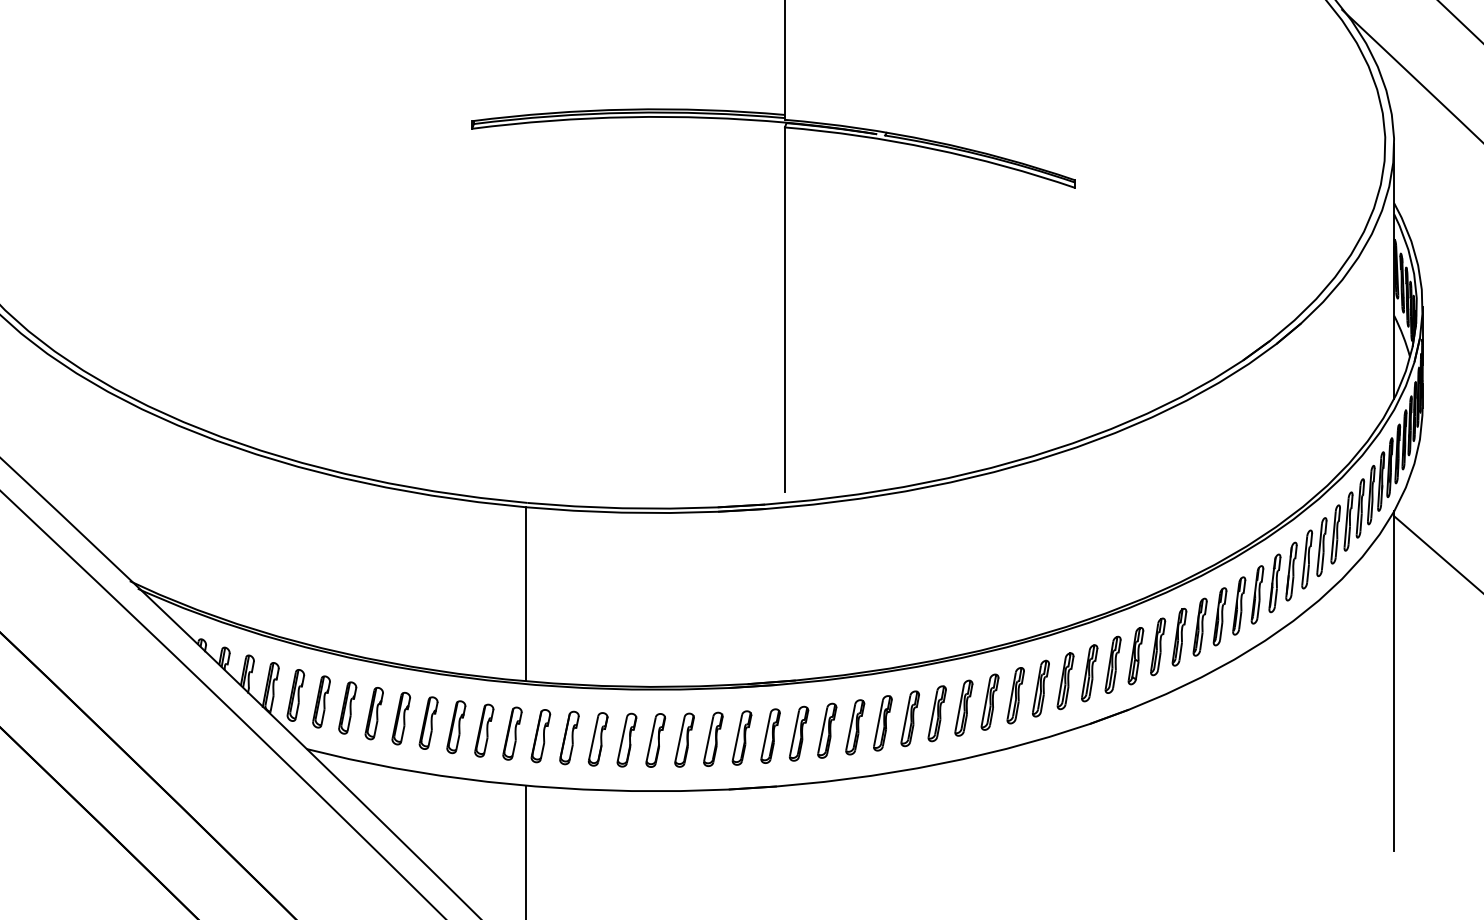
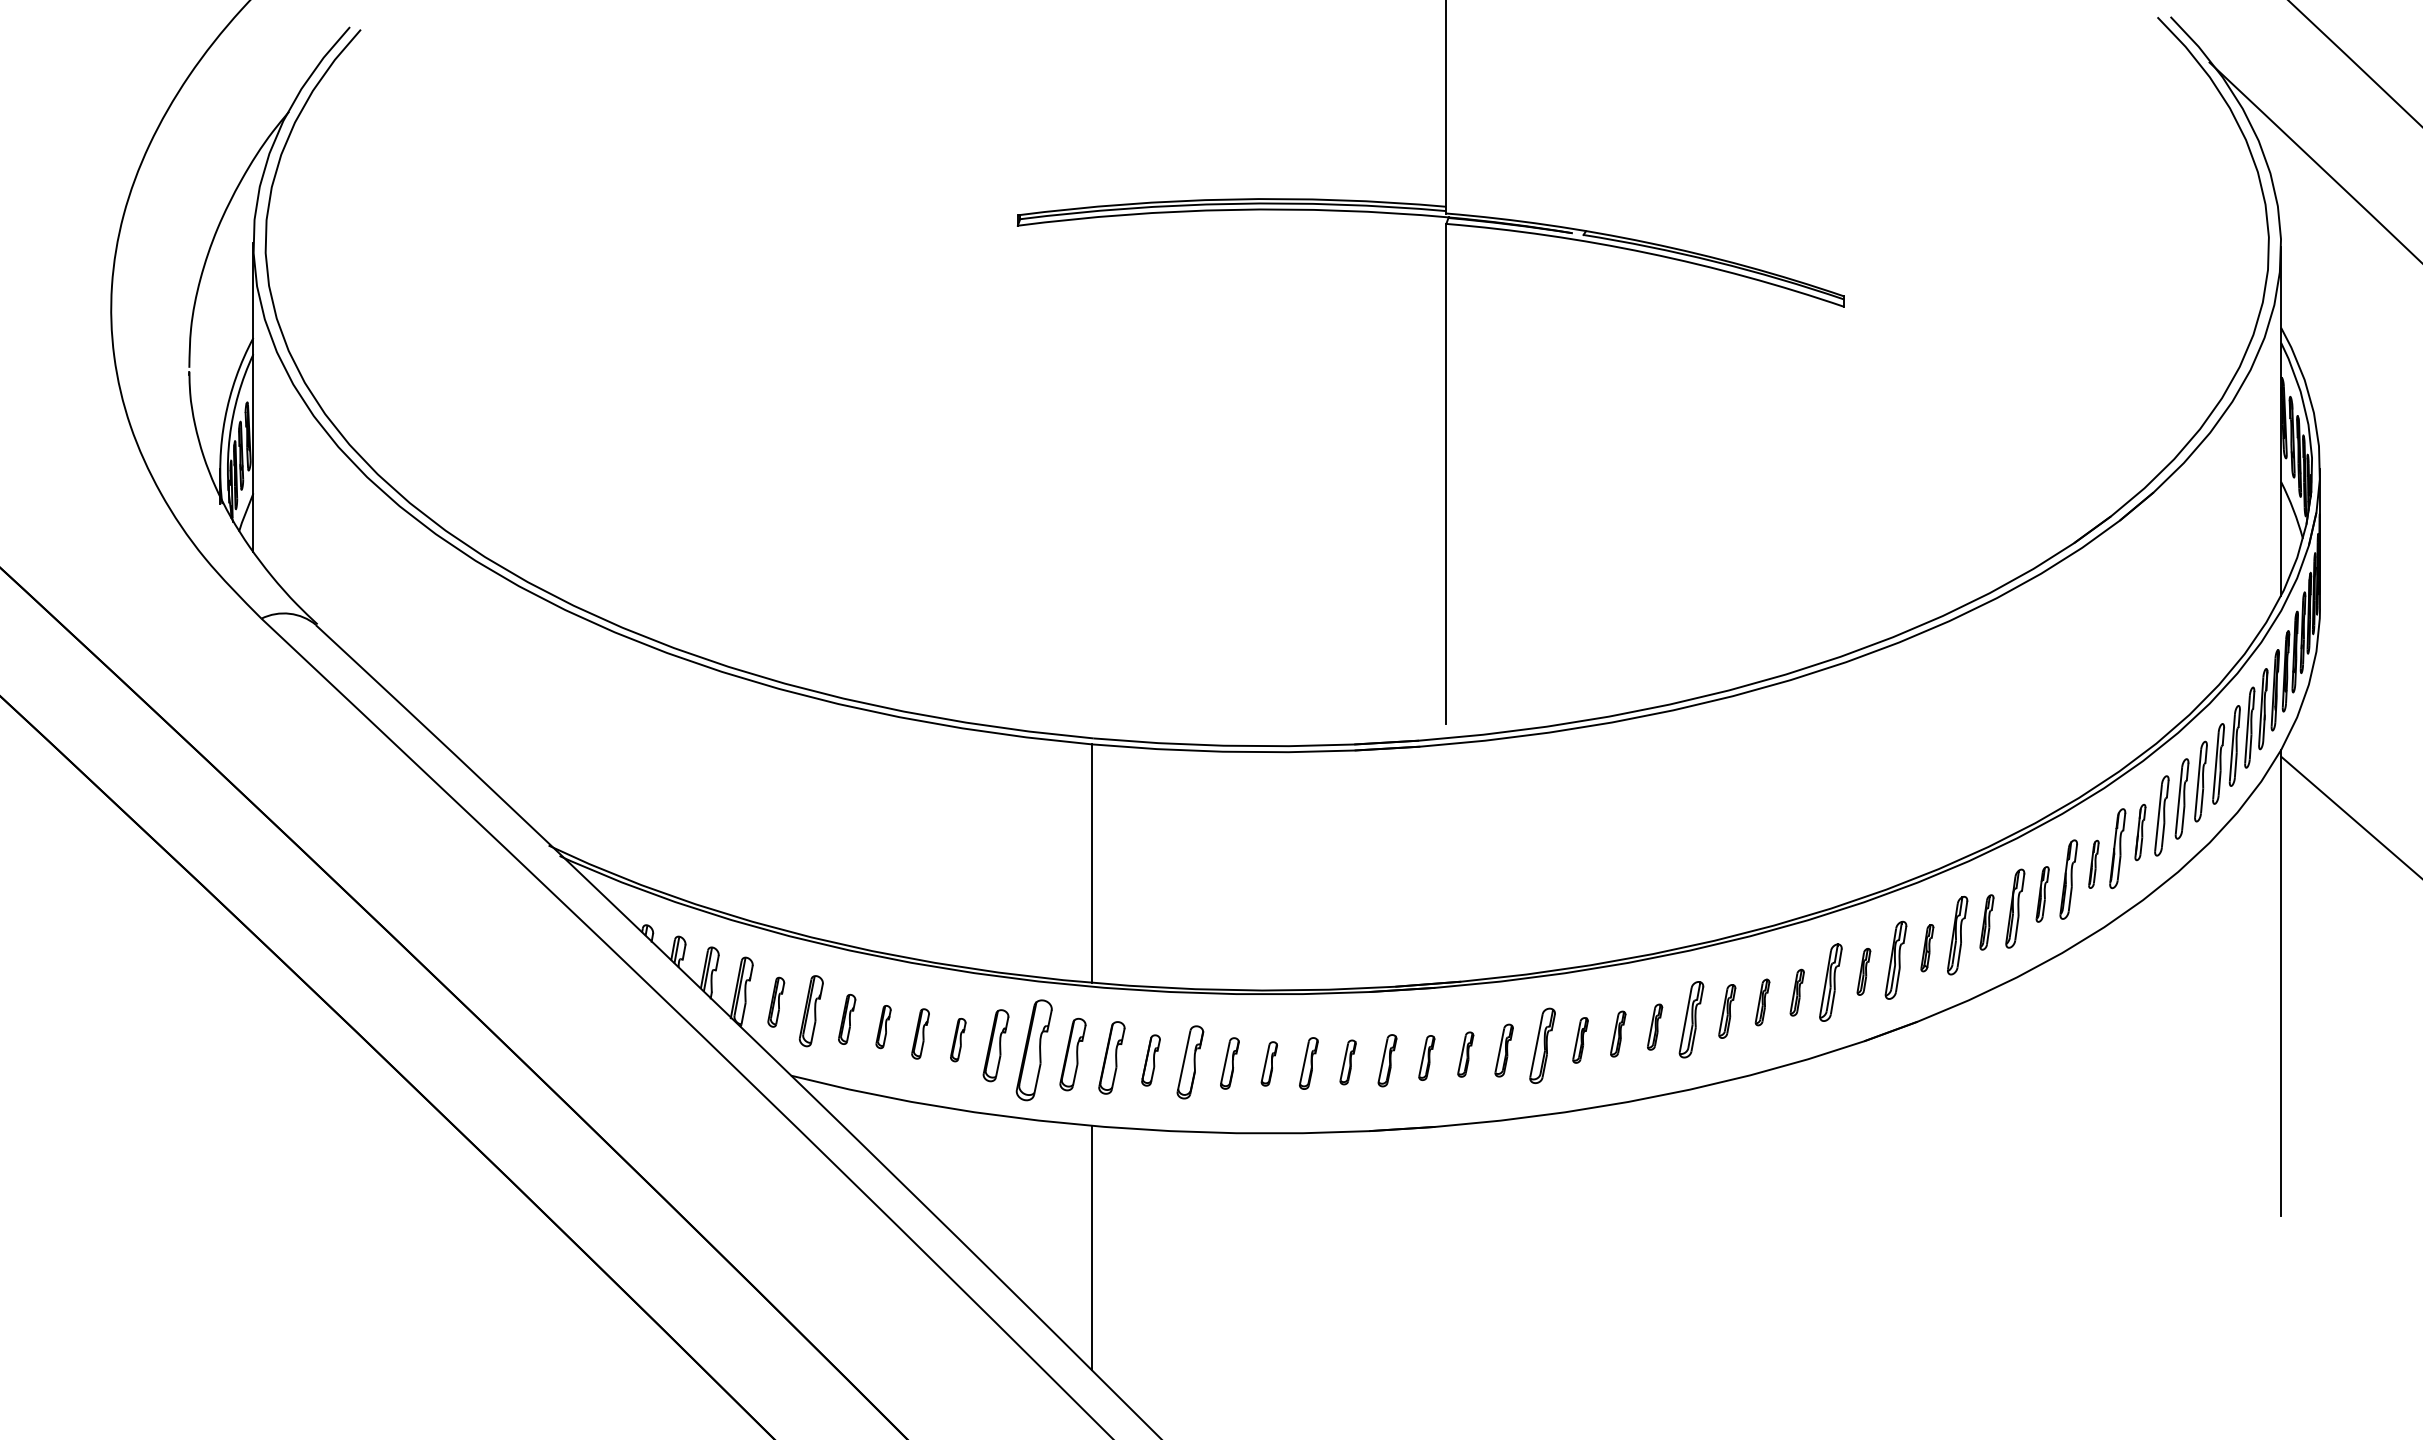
part: (1291, 571) -> (2140, 832), size x0.7
part: (1257, 594) -> (2093, 864), size x0.6
part: (1220, 616) -> (2042, 894), size x0.7
part: (1179, 637) -> (1986, 922), size x0.7
part: (1136, 655) -> (1927, 947), size x0.6
part: (1089, 673) -> (1863, 971), size x0.6
part: (1041, 688) -> (1797, 992), size x0.6
part: (296, 695) -> (776, 1002), size x0.7
part: (1015, 695) -> (1762, 1002), size x0.6
part: (989, 702) -> (1726, 1011), size x0.7
part: (347, 708) -> (846, 1019), size x0.7
part: (374, 713) -> (883, 1026), size x0.6
part: (936, 713) -> (1654, 1026), size x0.6
part: (401, 718) -> (920, 1033), size x0.7
part: (910, 718) -> (1618, 1033), size x0.6
part: (428, 722) -> (958, 1039), size x0.6
part: (882, 723) -> (1580, 1040), size x0.6
part: (484, 730) -> (1034, 1050), size x1.4
part: (826, 730) -> (1503, 1050), size x0.7
part: (798, 733) -> (1465, 1054), size x0.6
part: (770, 735) -> (1426, 1057), size x0.6
part: (569, 737) -> (1150, 1060), size x0.7
part: (742, 737) -> (1387, 1060), size x0.7
part: (712, 739) -> (1347, 1062), size x0.6
part: (626, 740) -> (1229, 1063), size x0.7
part: (655, 740) -> (1269, 1063), size x0.6
part: (684, 740) -> (1308, 1063), size x0.7

